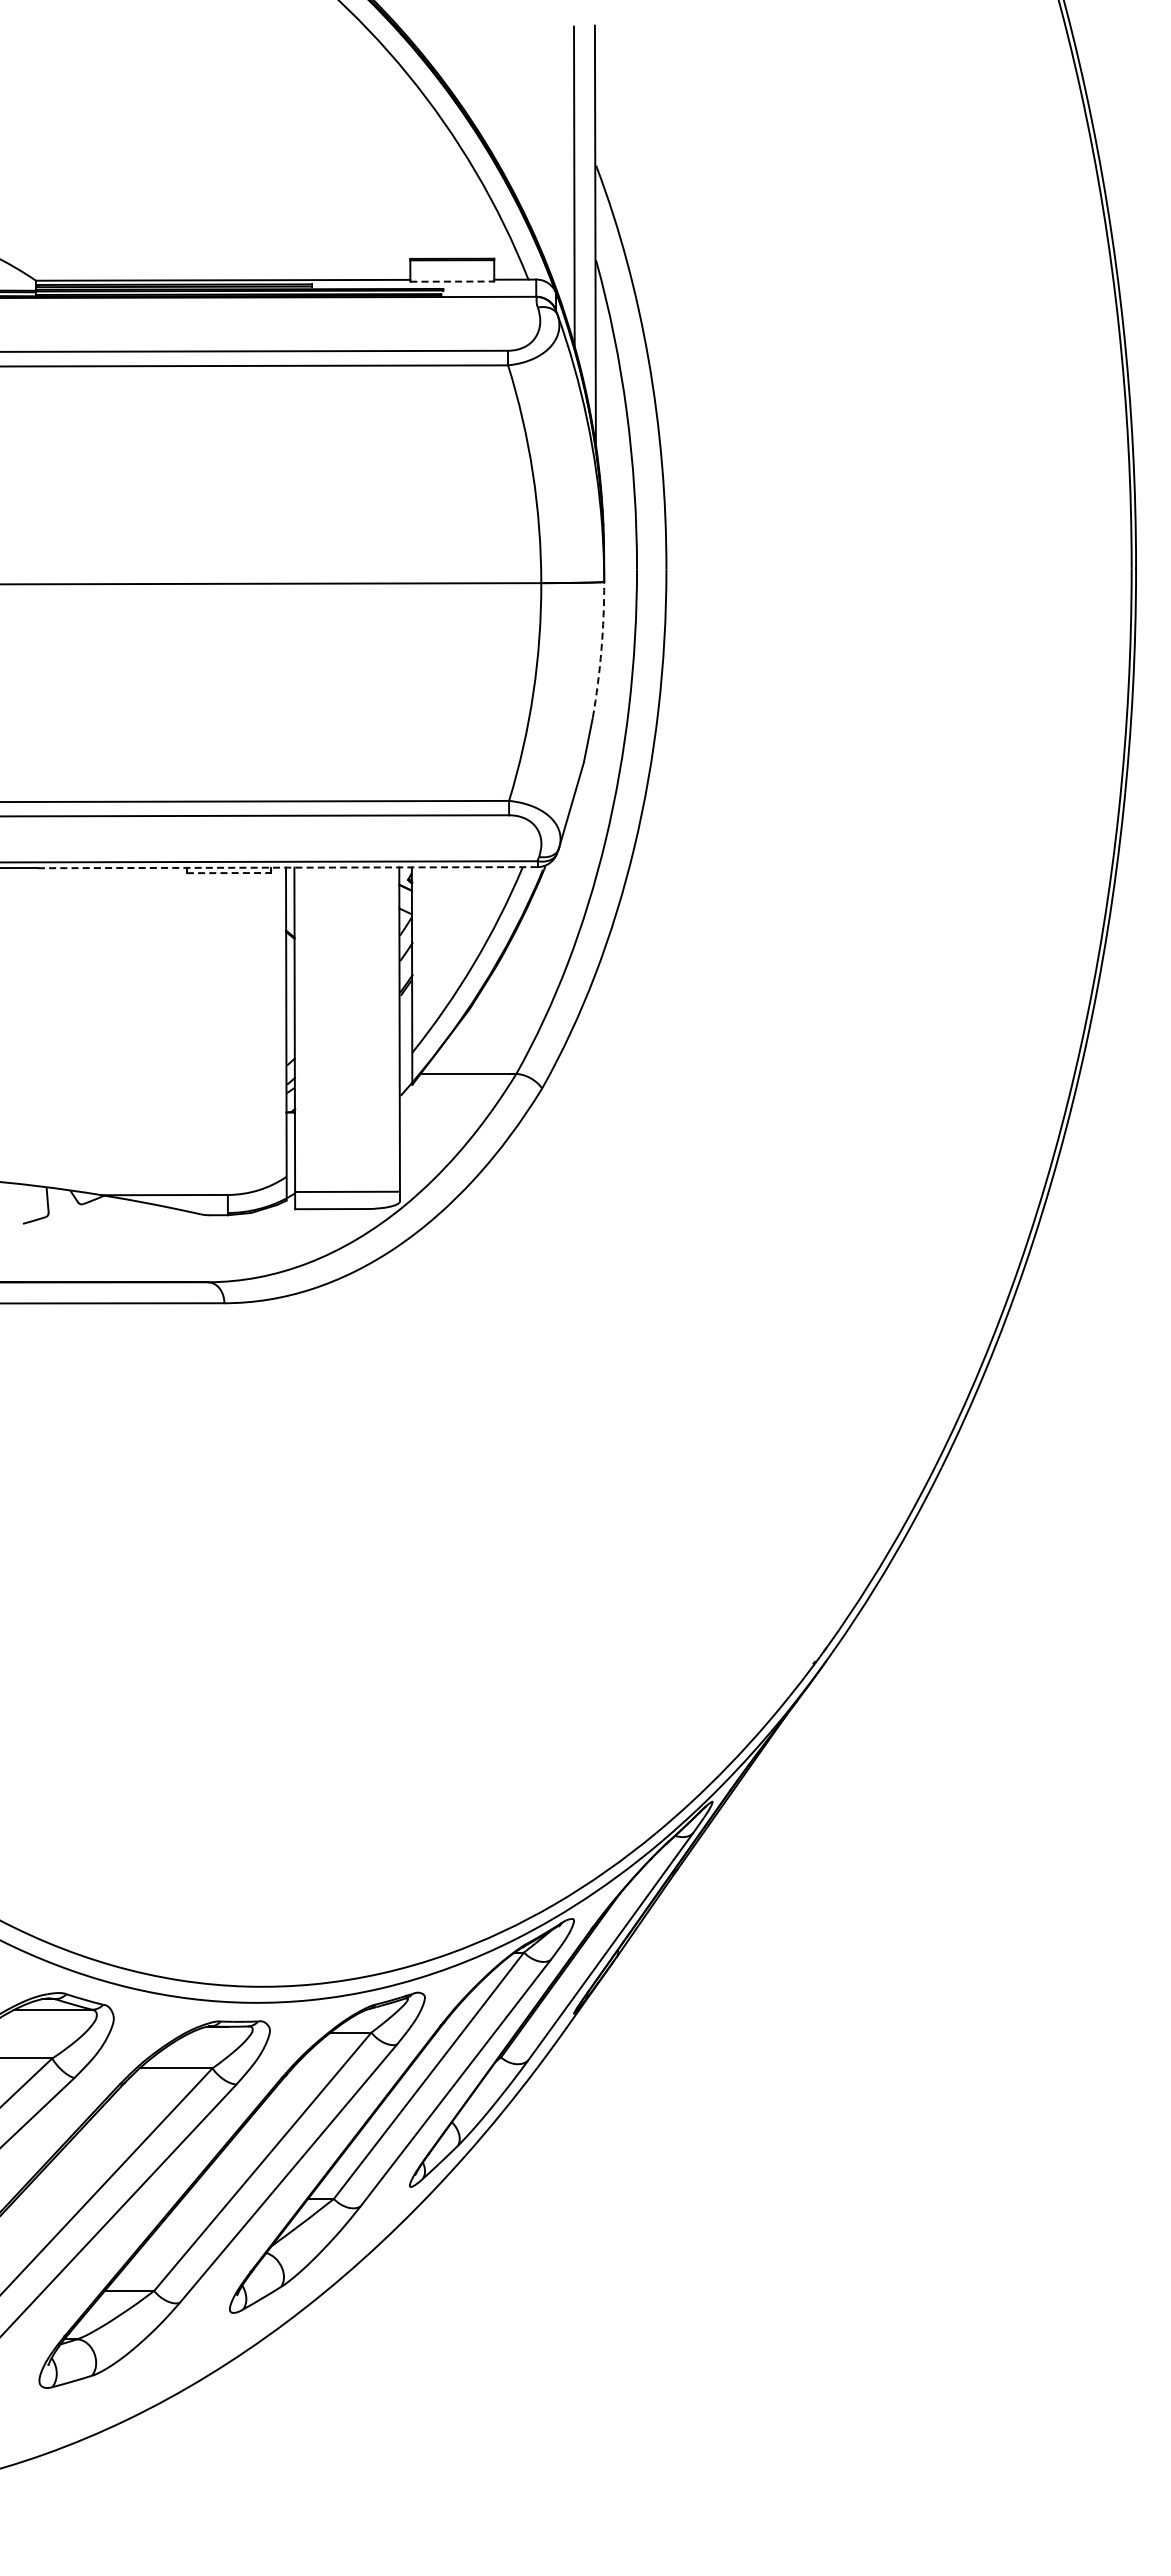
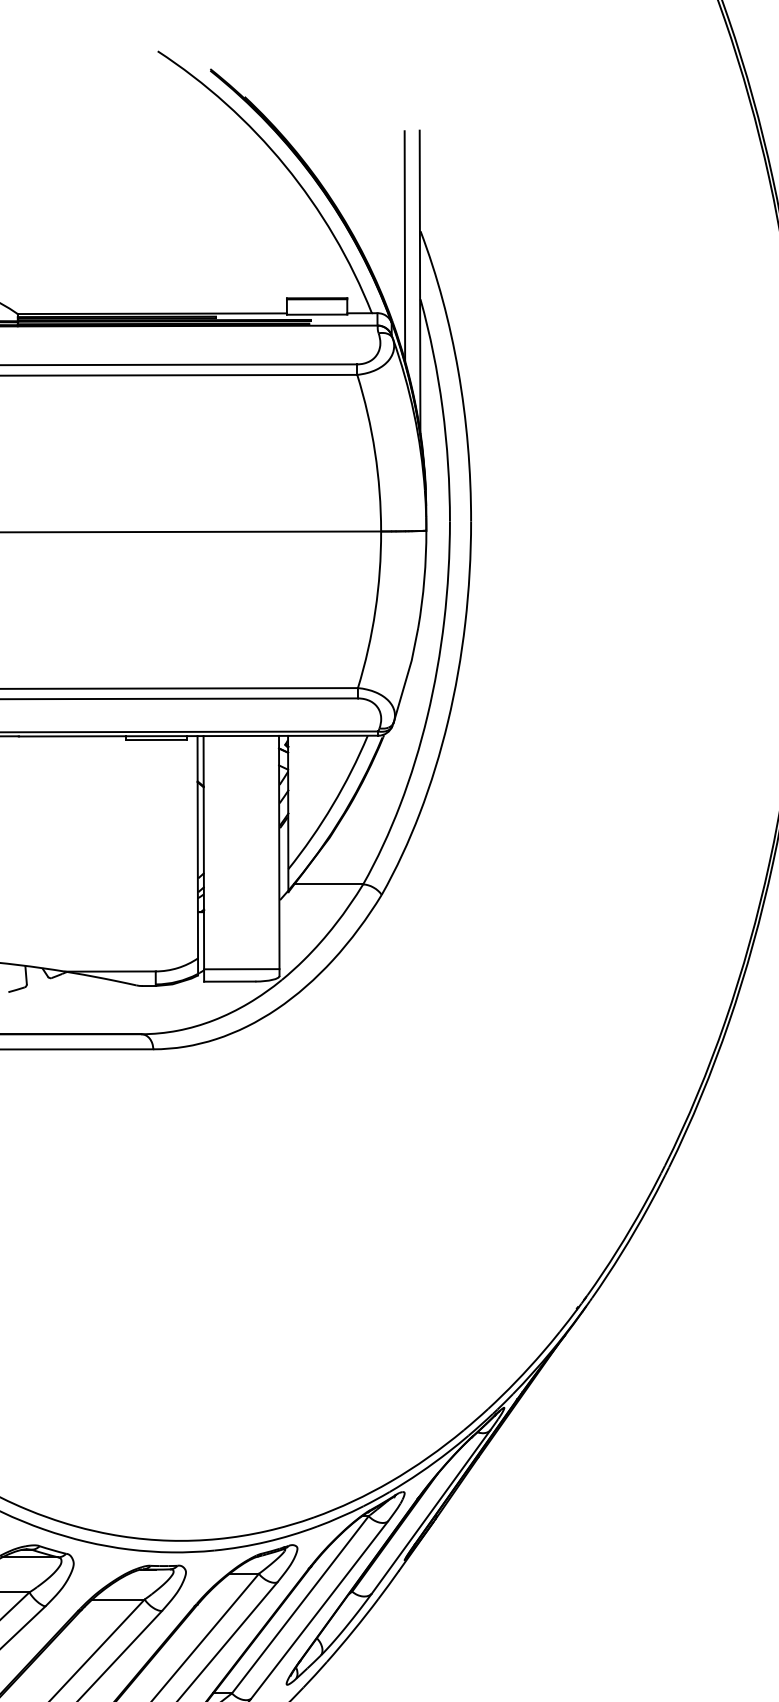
line: (452, 281) -> (317, 314), dashed -> solid
arc: (601, 649) -> (424, 579), dashed -> solid
line: (286, 867) -> (197, 735), dashed -> solid
line: (228, 873) -> (156, 740), dashed -> solid

